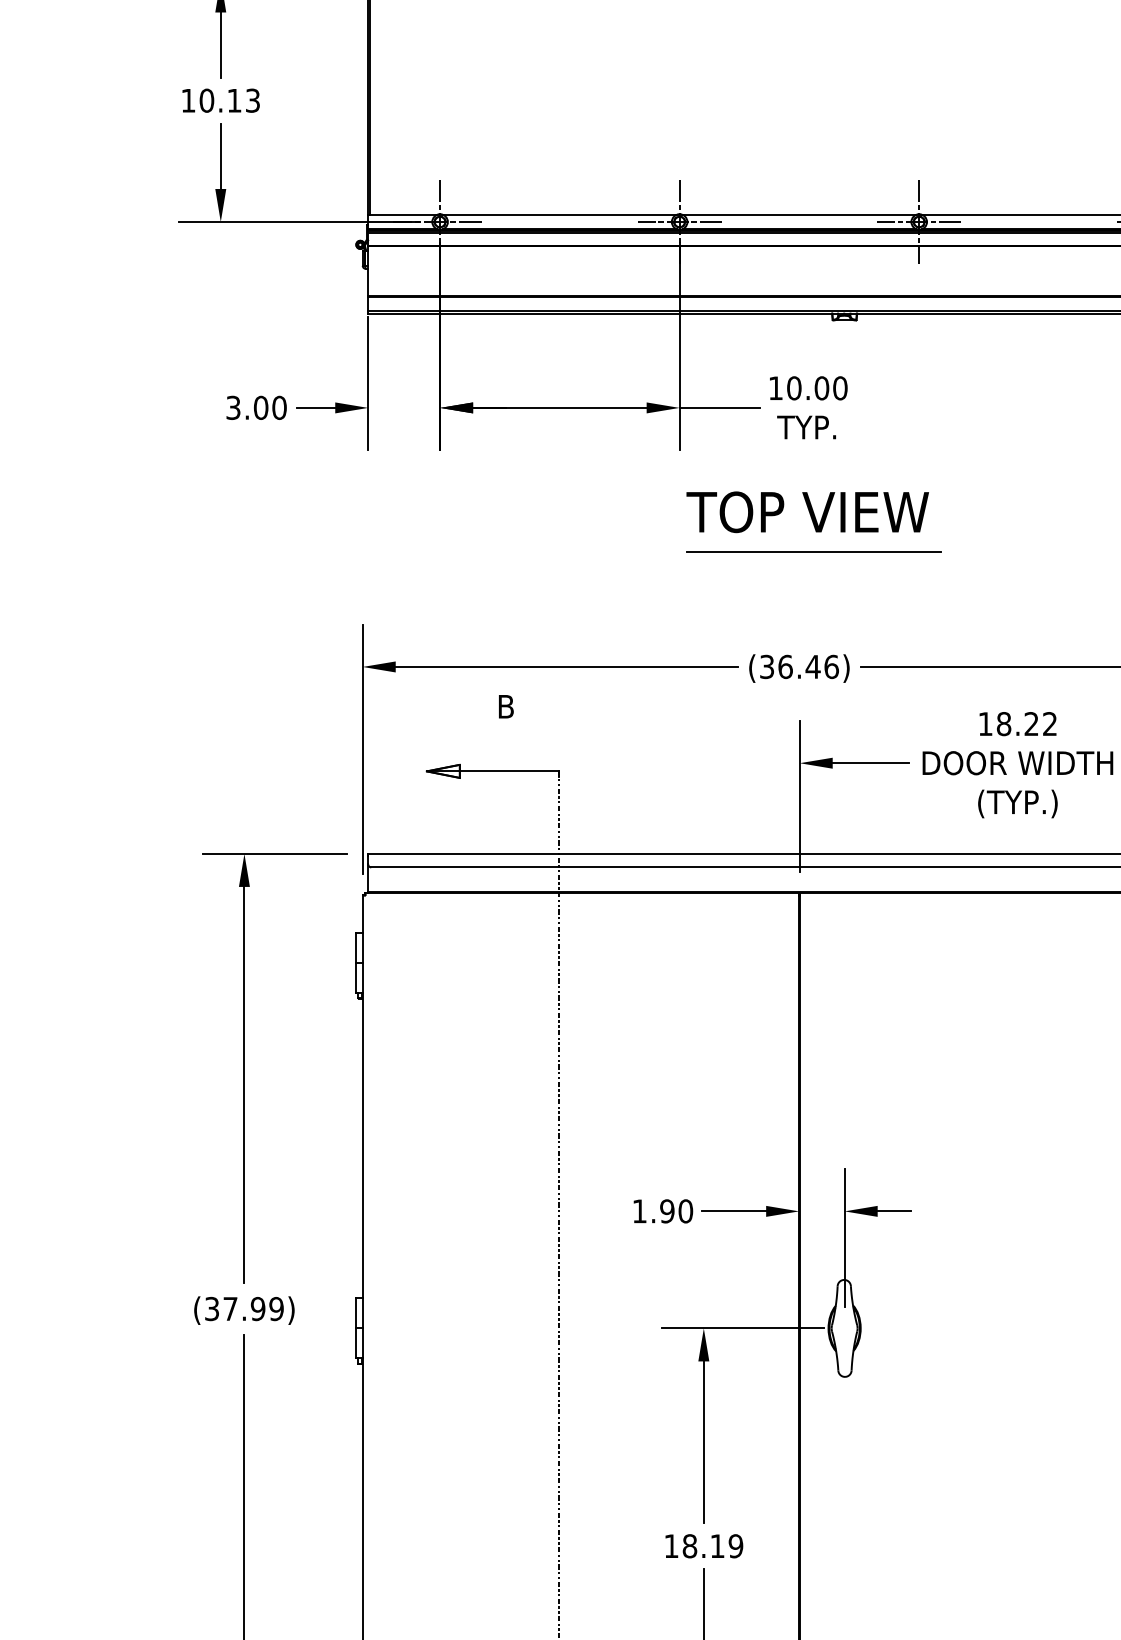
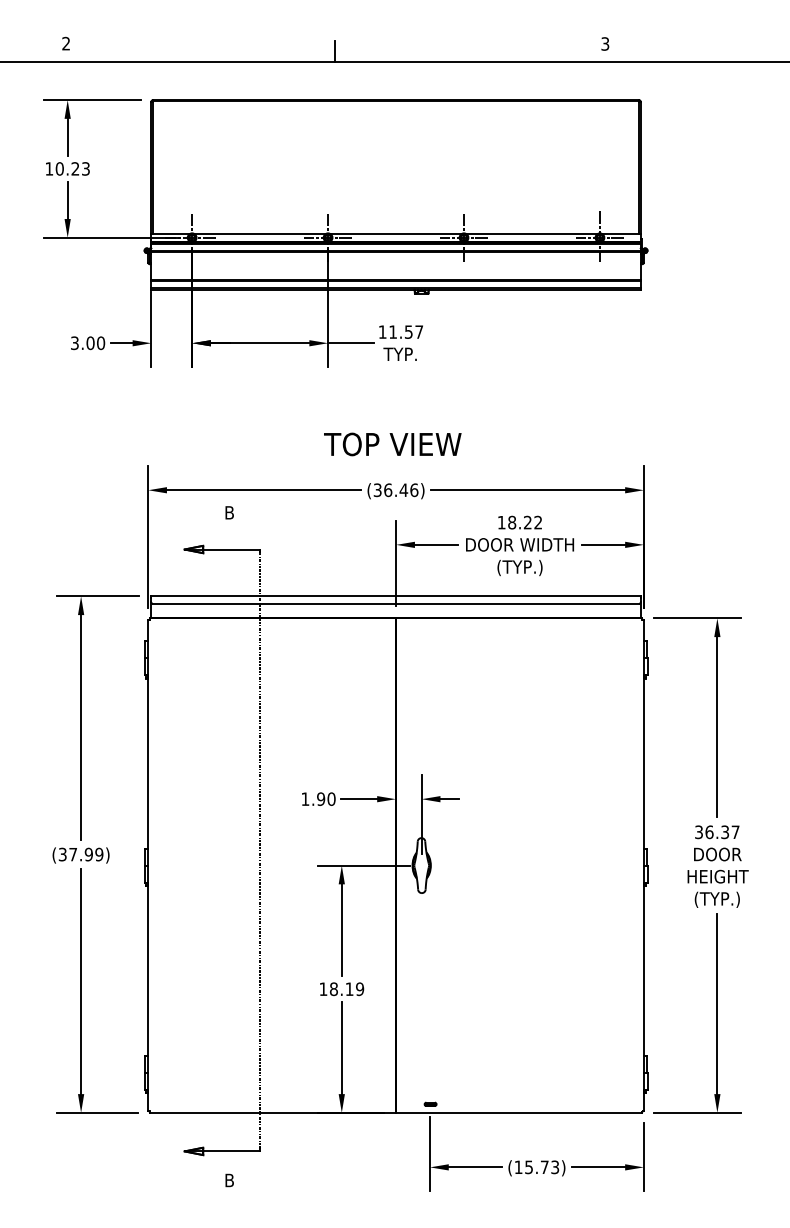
text: (234, 99) -> (75, 168), 10.13 -> 10.23
text: (817, 387) -> (406, 331), 10.00 -> 11.57
text: (807, 512) -> (392, 444), moved
line: (814, 552) -> (404, 425), removed

